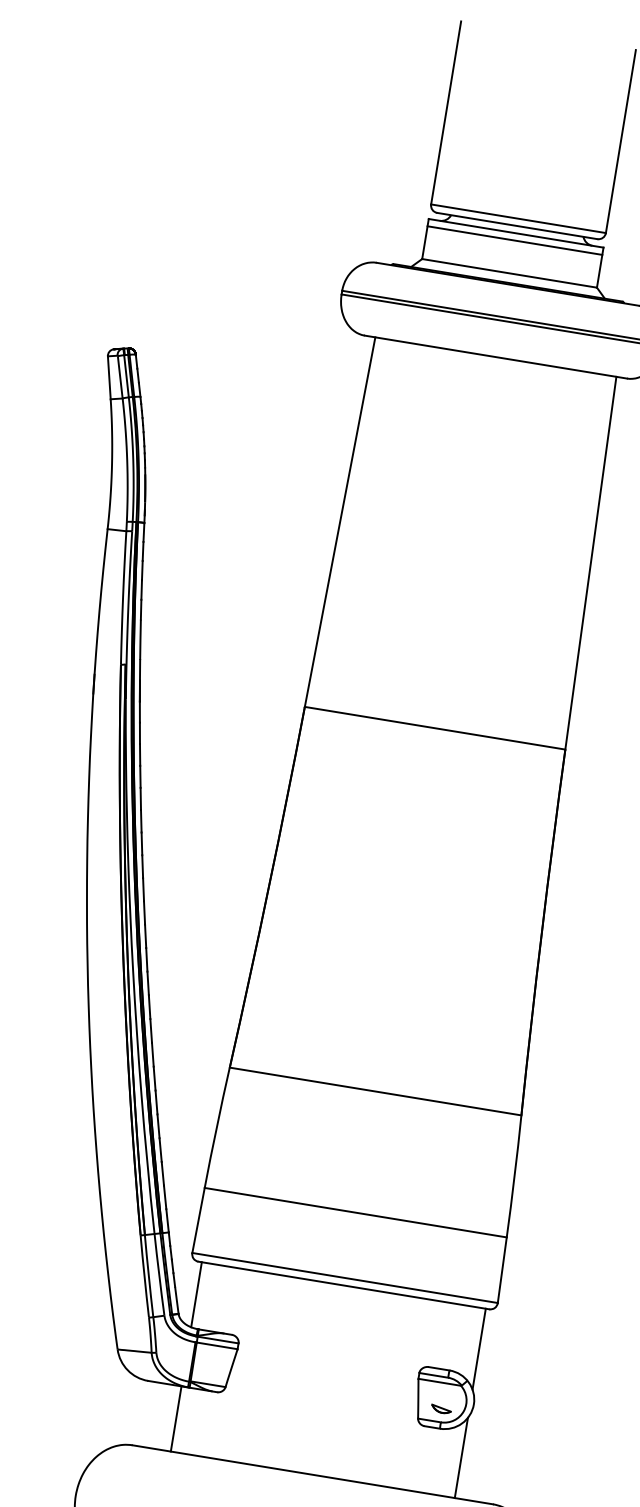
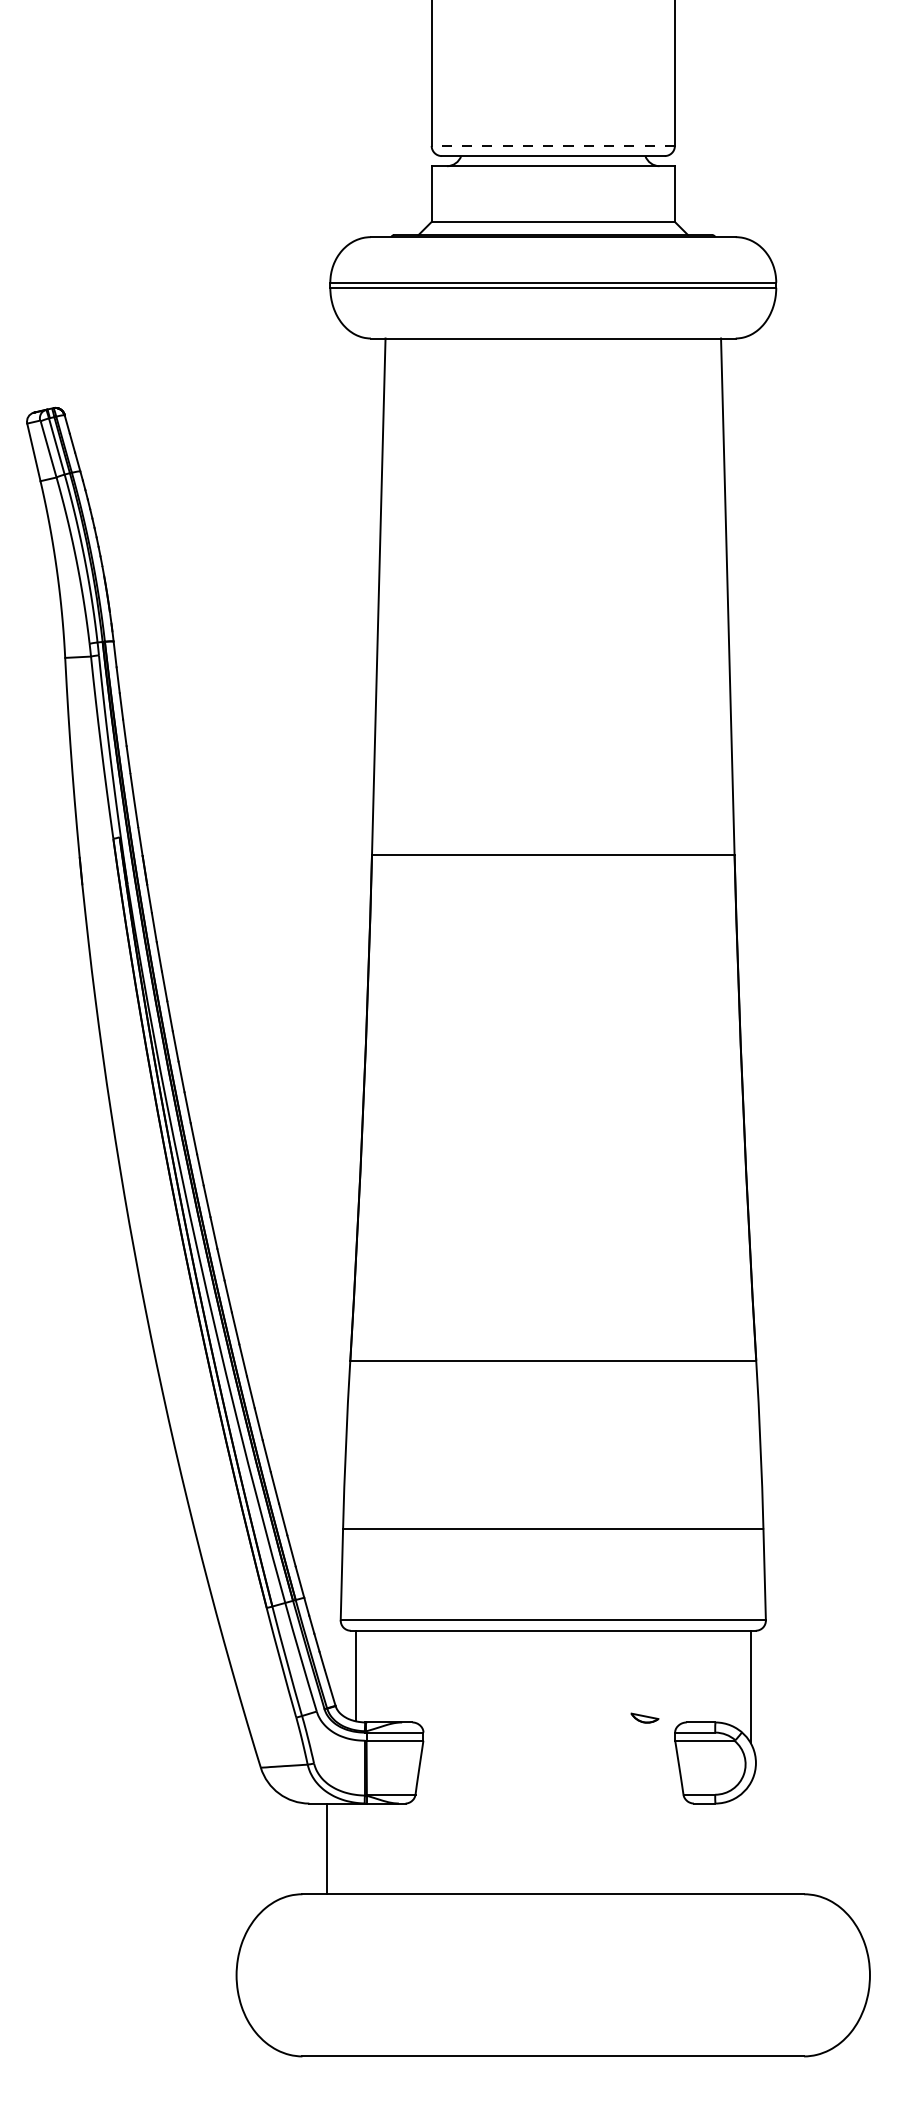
line: (518, 218) -> (553, 145), solid -> dashed
line: (514, 240) -> (552, 176), removed
part: (441, 1408) -> (644, 1717), moved
line: (176, 1418) -> (326, 1848), moved
line: (461, 1457) -> (750, 1838), removed

